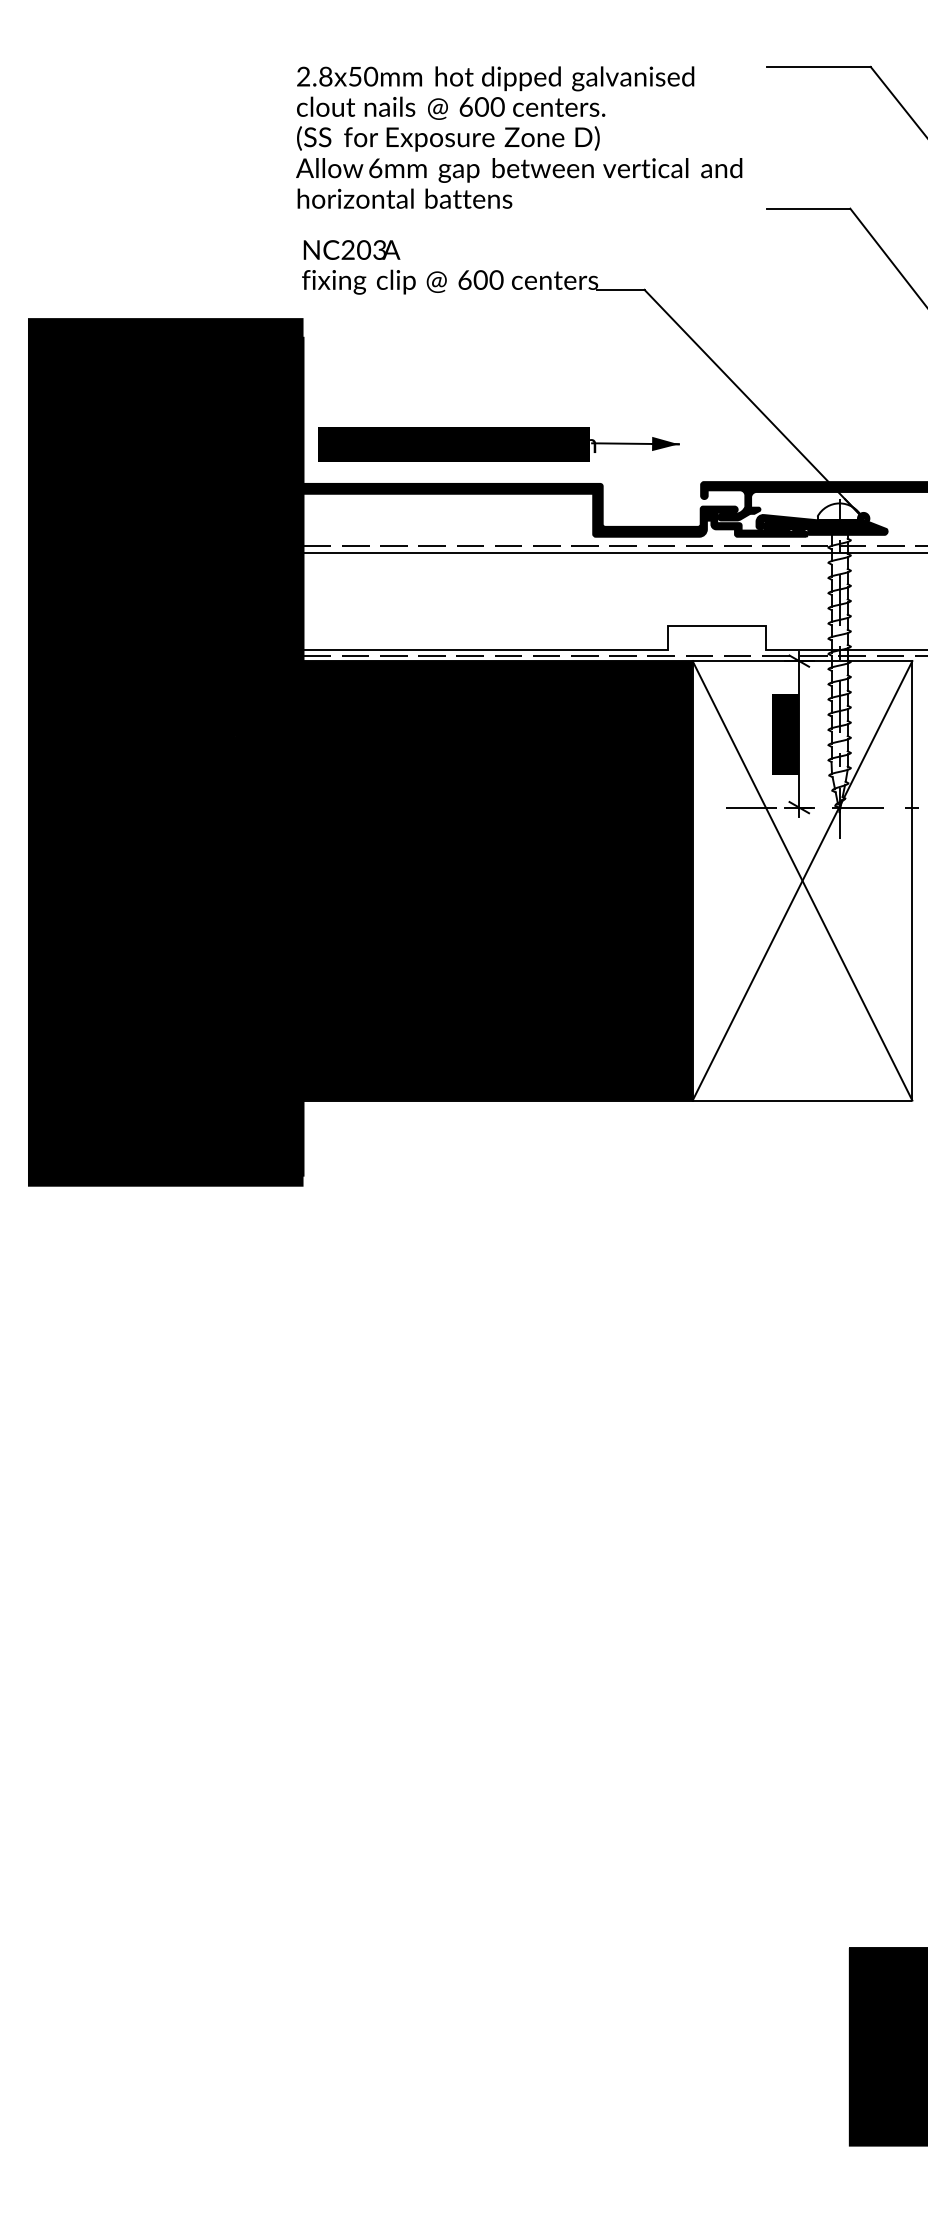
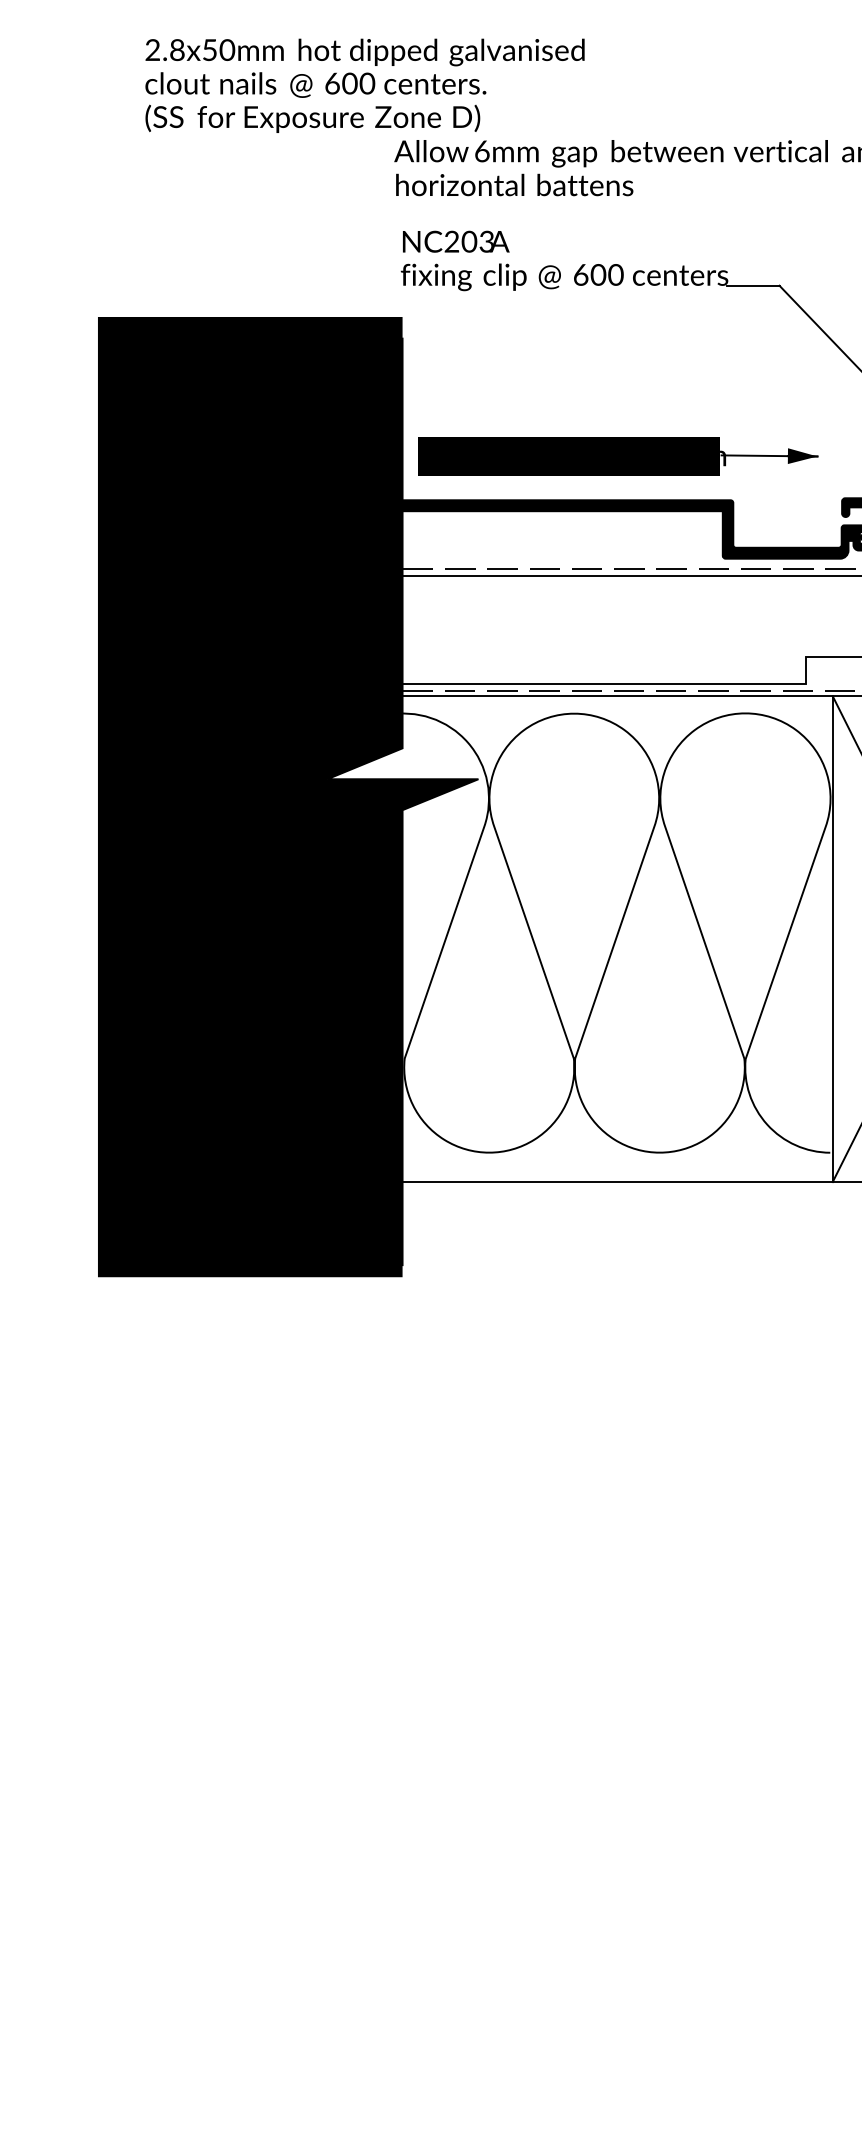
text: (495, 108) -> (364, 85), moved
fill: (463, 880) -> (579, 938), removed

